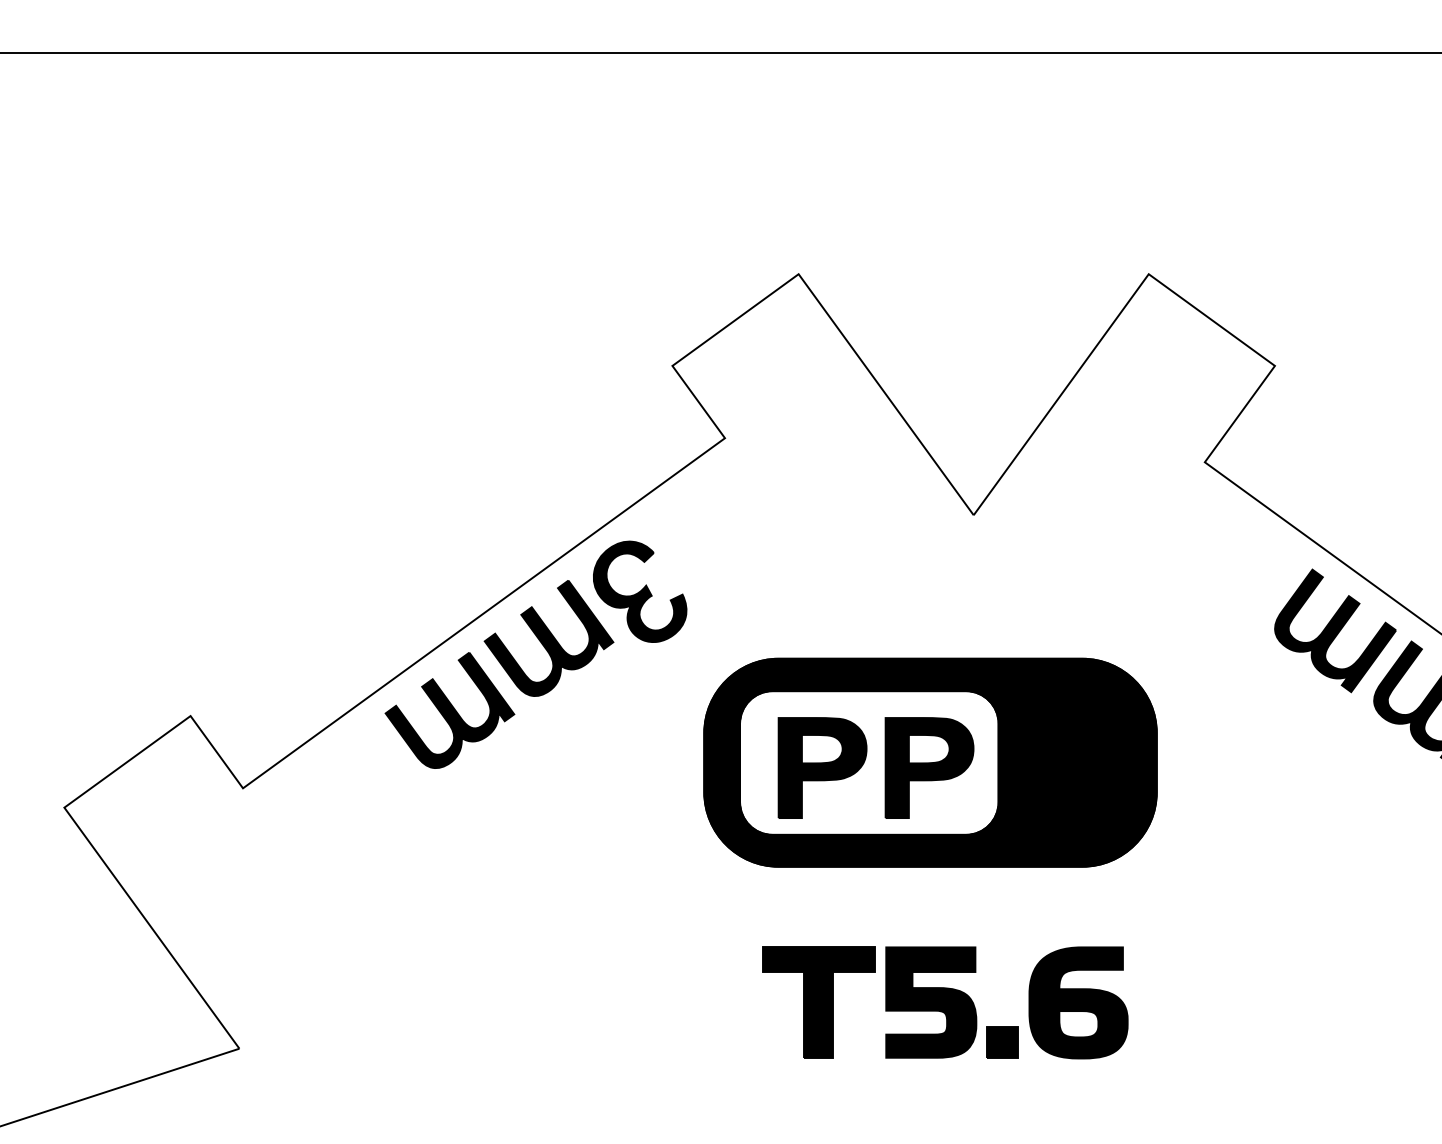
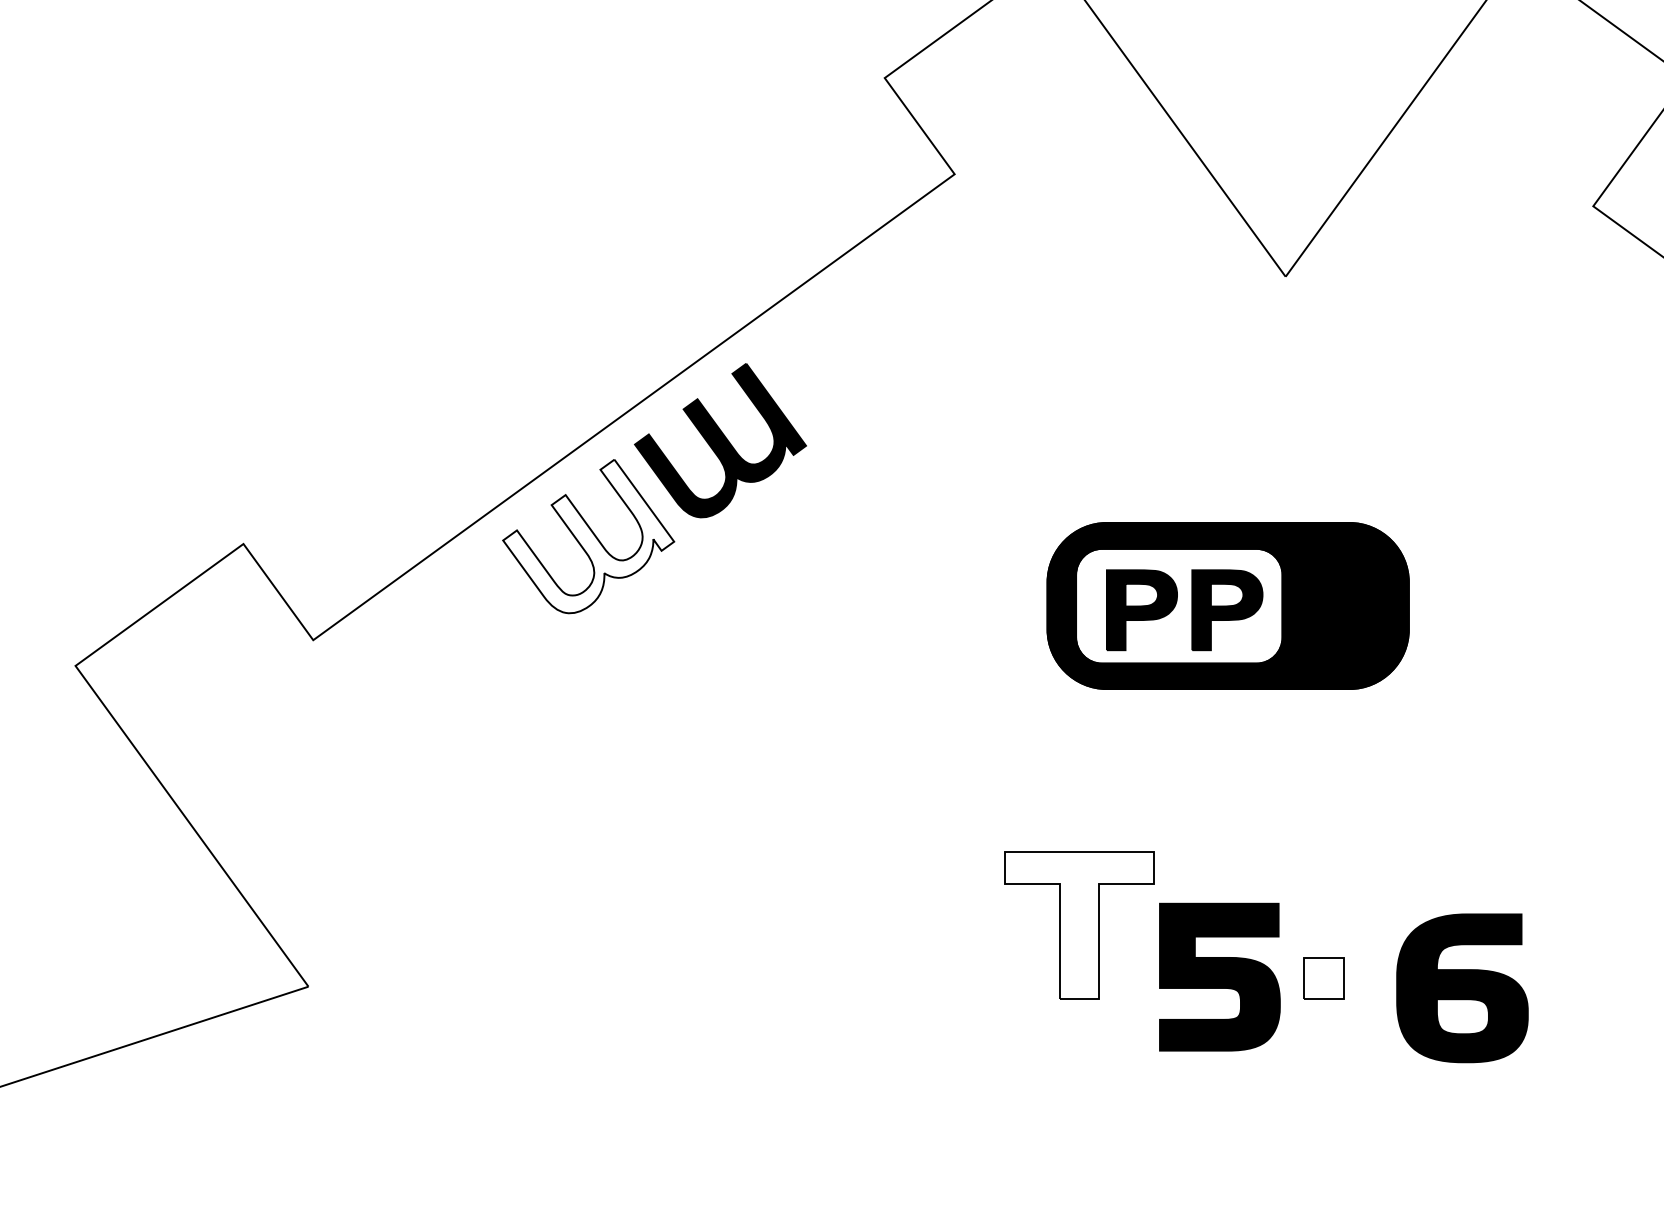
part: (640, 591) -> (842, 378), removed
fill: (449, 710) -> (588, 536), removed
part: (930, 762) -> (1228, 605), size x0.6
fill: (818, 1002) -> (1079, 925), removed
part: (931, 1002) -> (1220, 977), moved
part: (1078, 1002) -> (1462, 987), moved
fill: (1002, 1041) -> (1323, 977), removed

